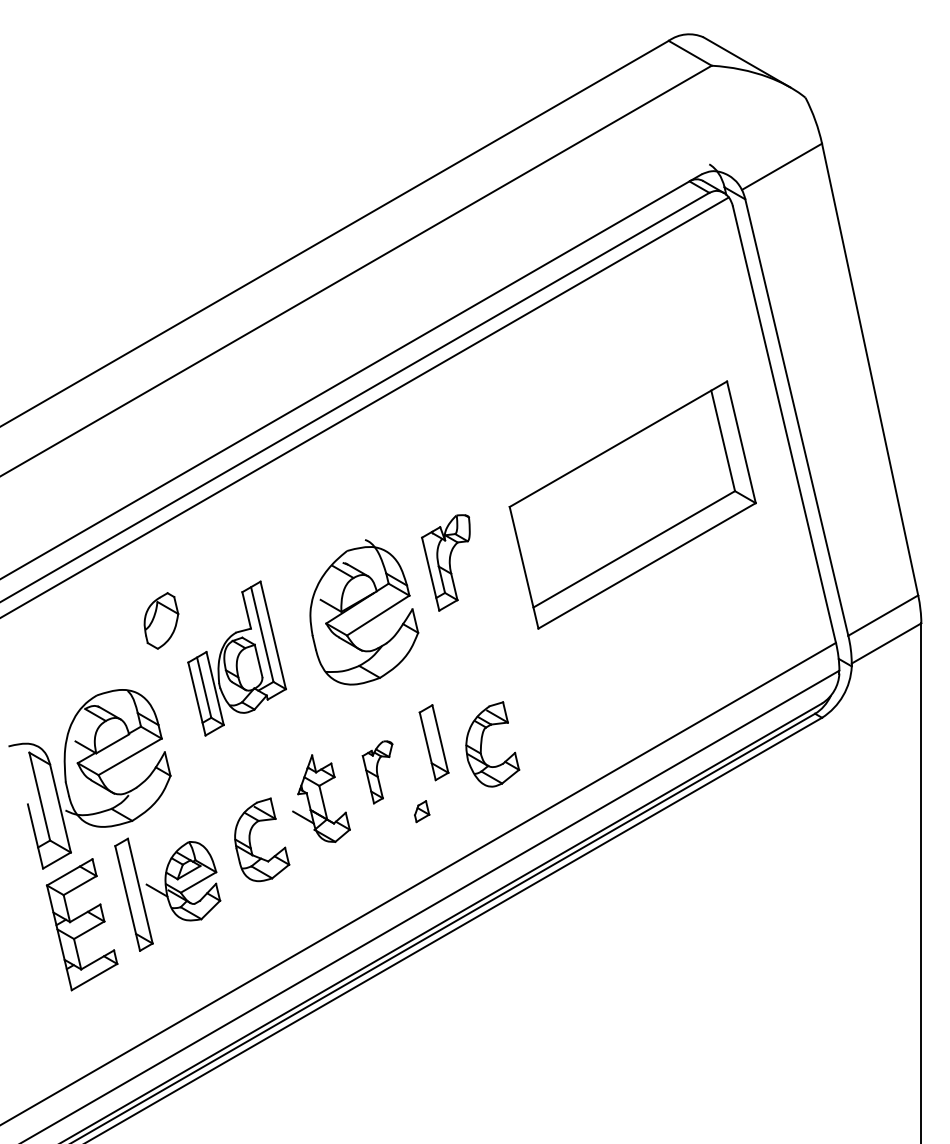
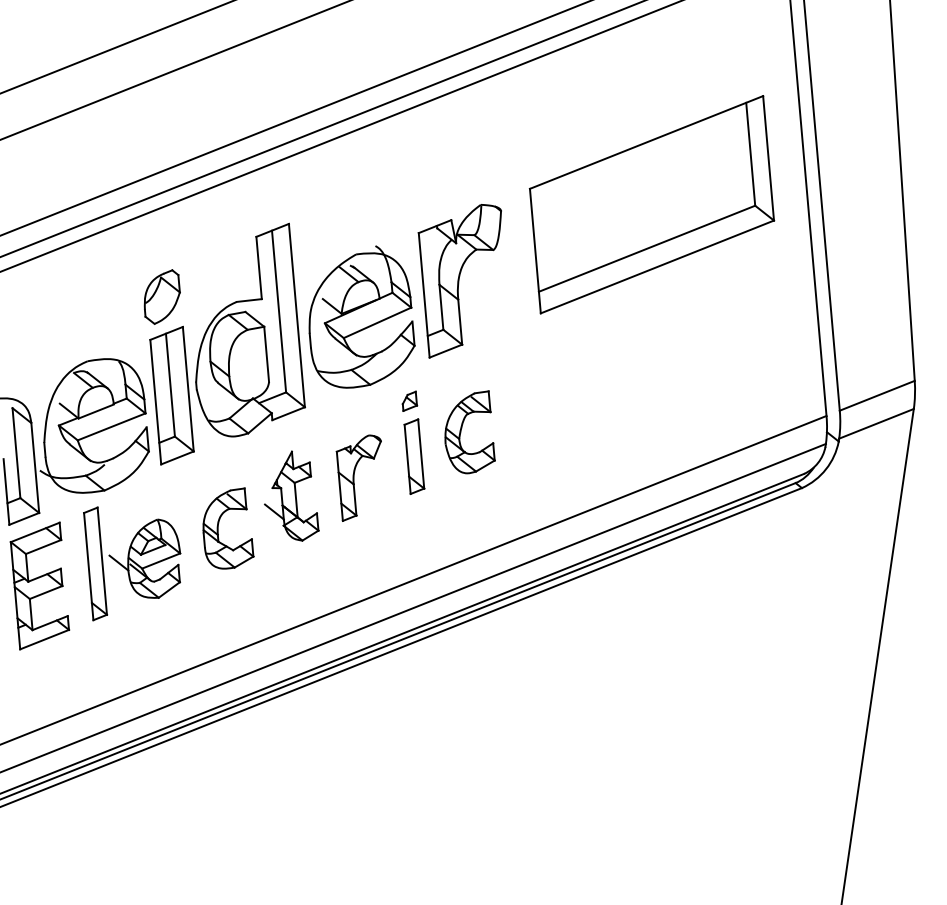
part: (632, 504) -> (651, 204), moved
part: (445, 562) -> (451, 280), size x1.67
part: (236, 658) -> (231, 344), size x1.67
part: (482, 743) -> (462, 429), moved
part: (377, 772) -> (354, 478), size x1.43
part: (422, 811) -> (410, 401), moved

